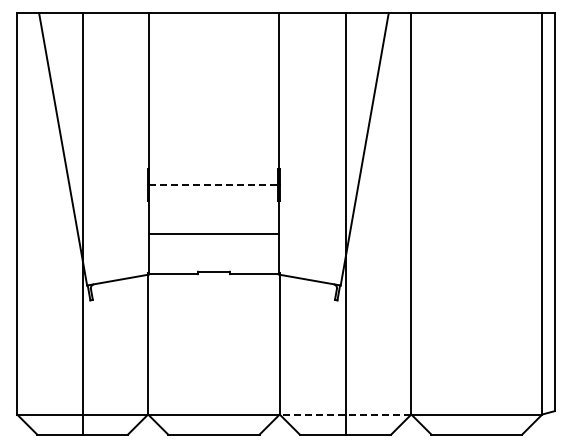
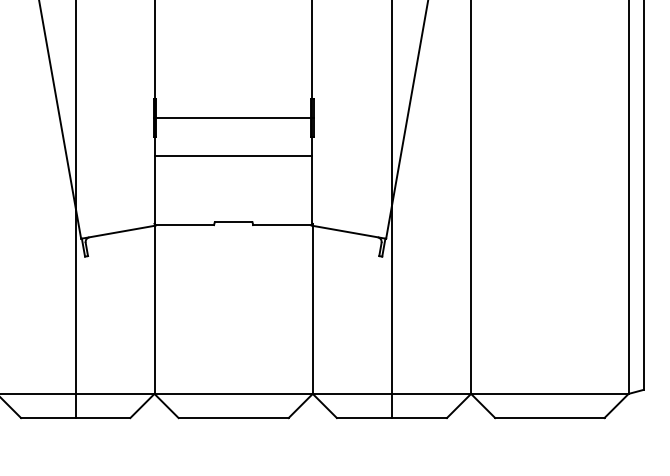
line: (213, 184) -> (233, 117), dashed -> solid
line: (213, 234) -> (233, 155), moved
line: (345, 414) -> (391, 393), dashed -> solid

